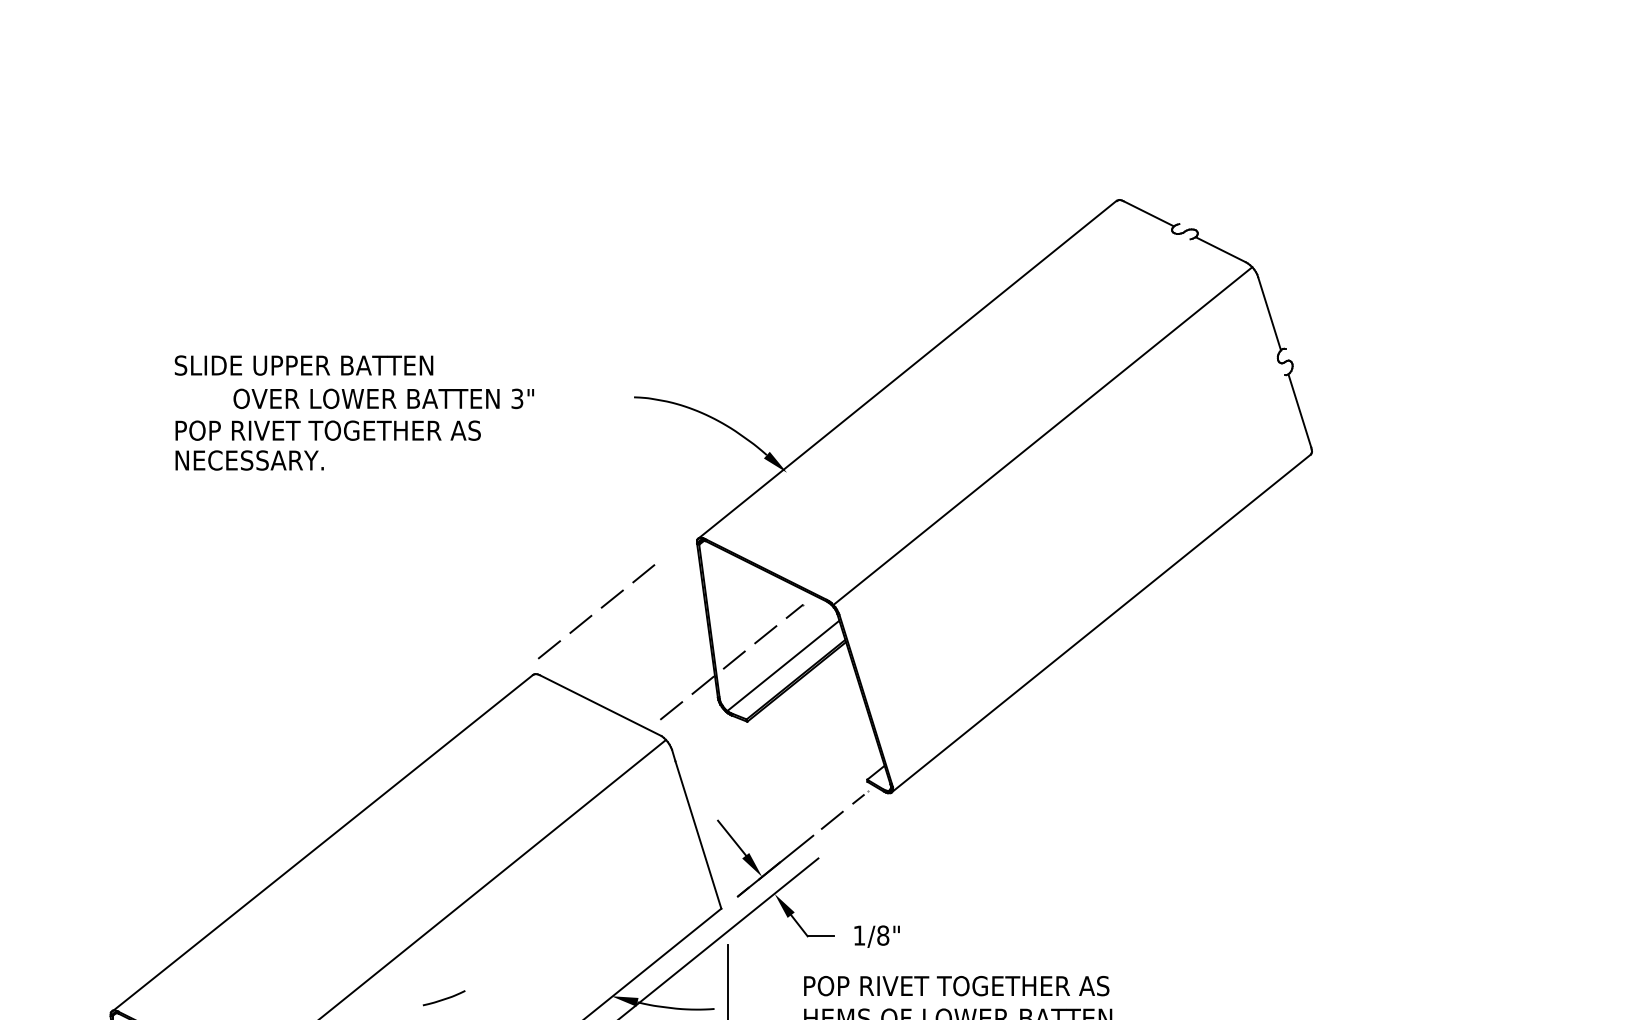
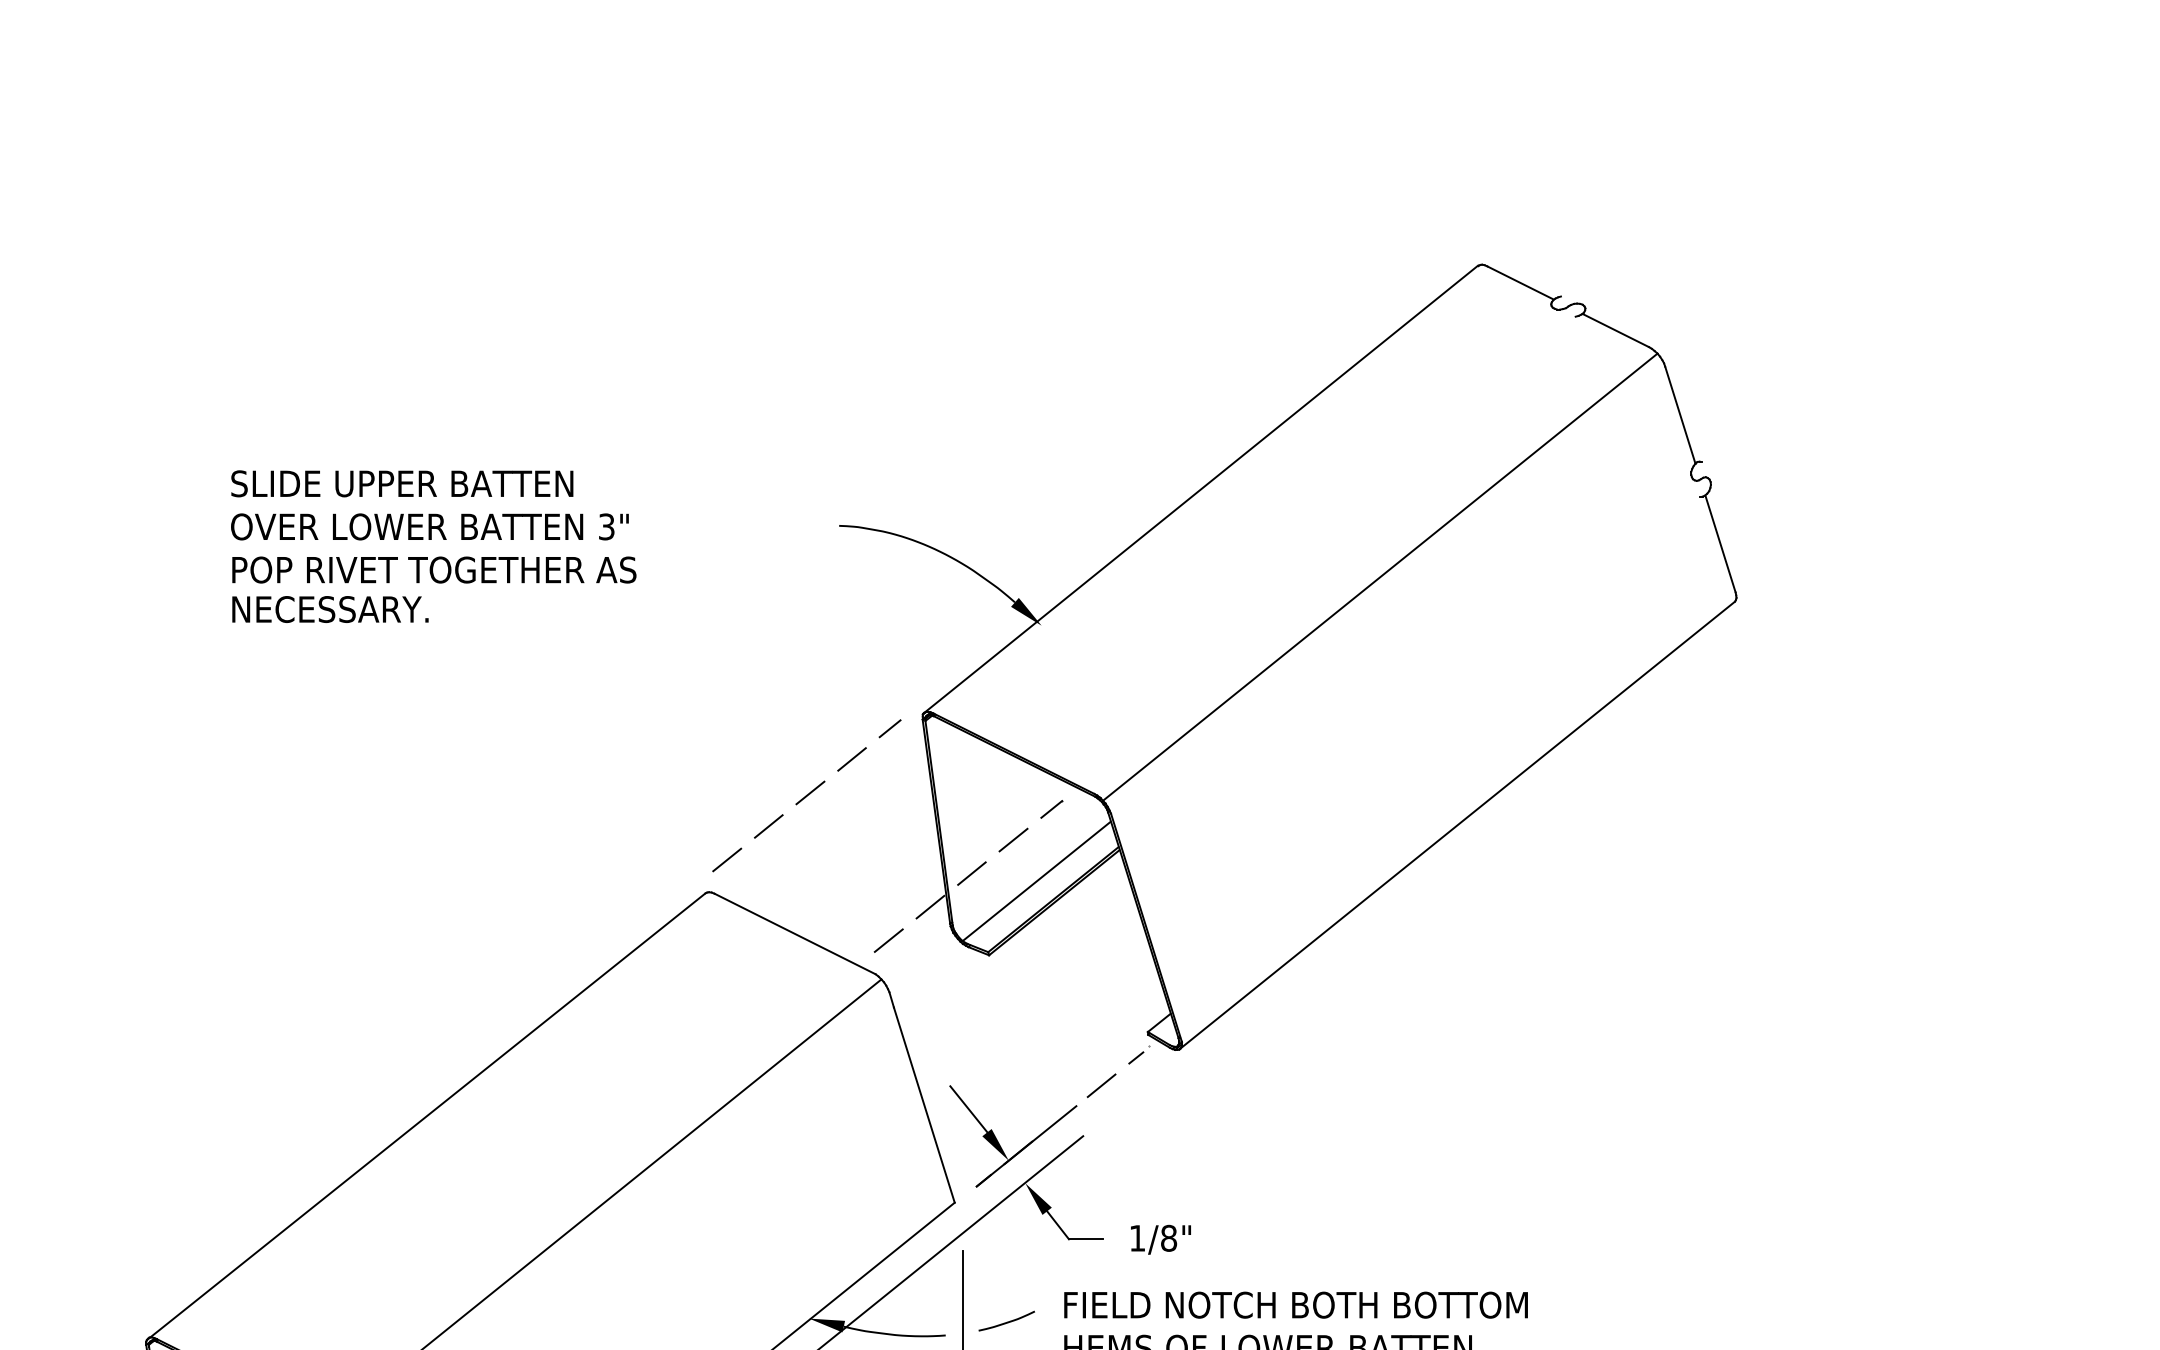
text: (383, 398) -> (429, 526), moved
line: (672, 550) -> (889, 728), added
text: (980, 985) -> (1297, 1304), POP RIVET TOGETHER AS -> FIELD NOTCH BOTH BOTTOM
curve: (444, 998) -> (1007, 1321), moved

